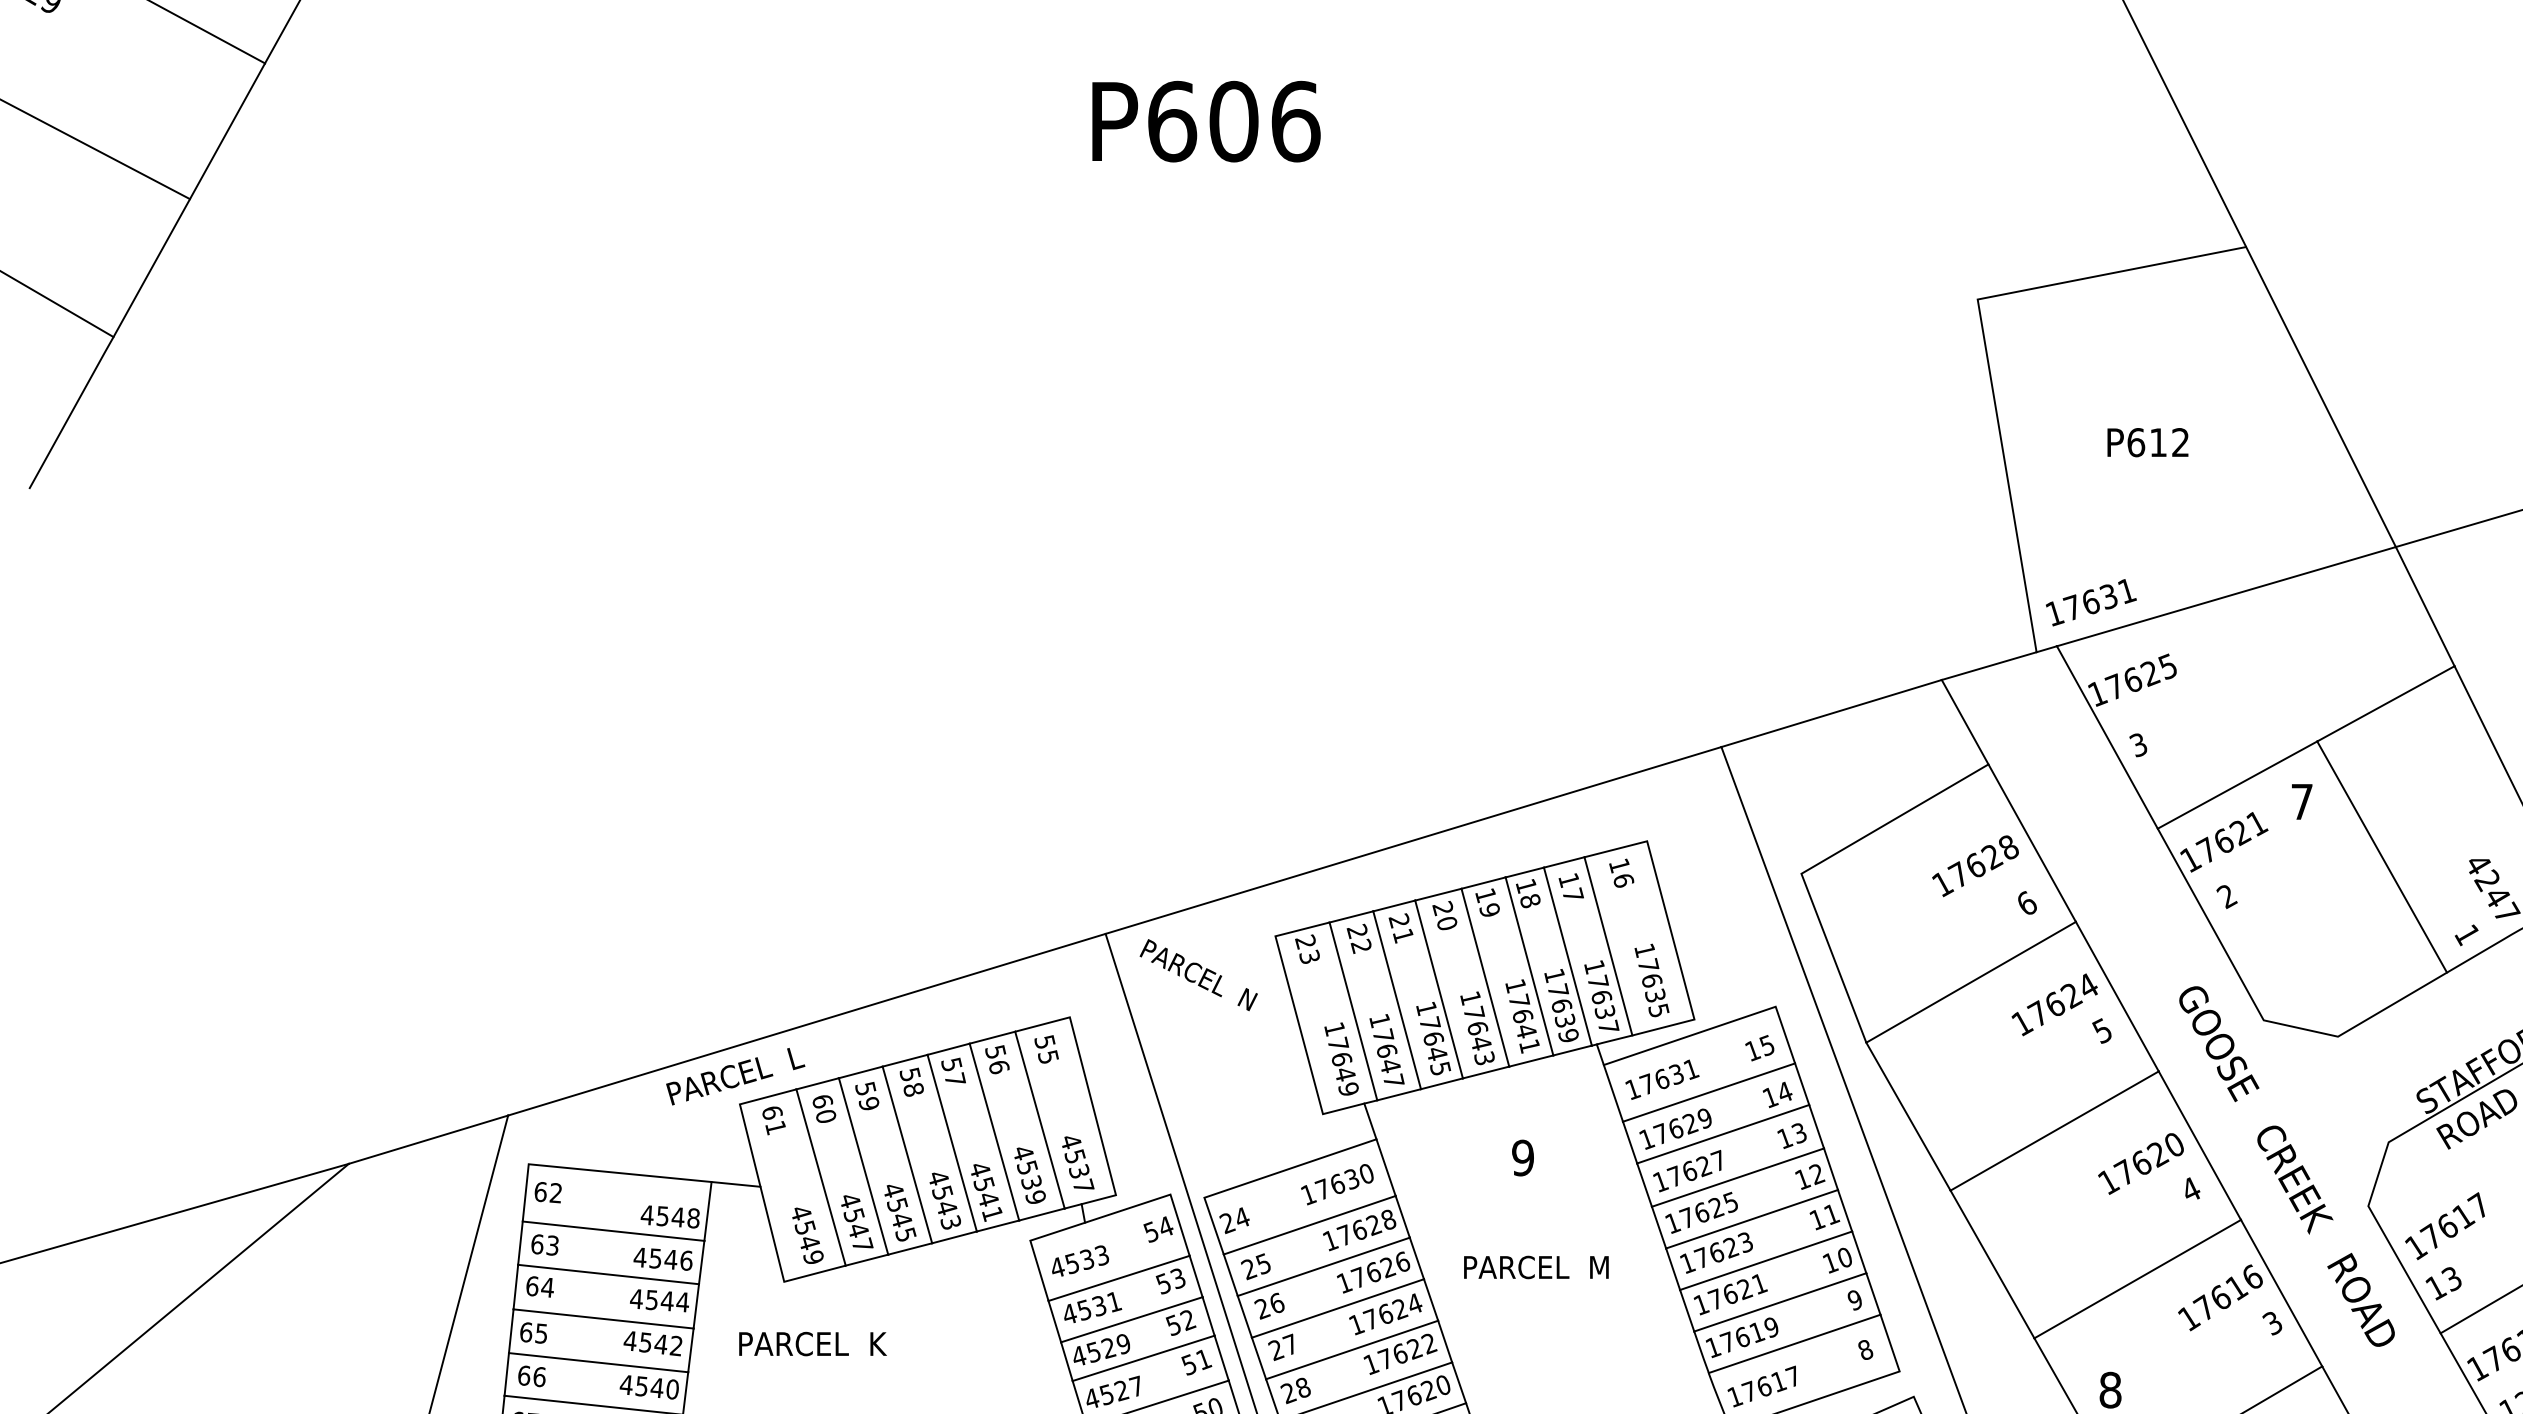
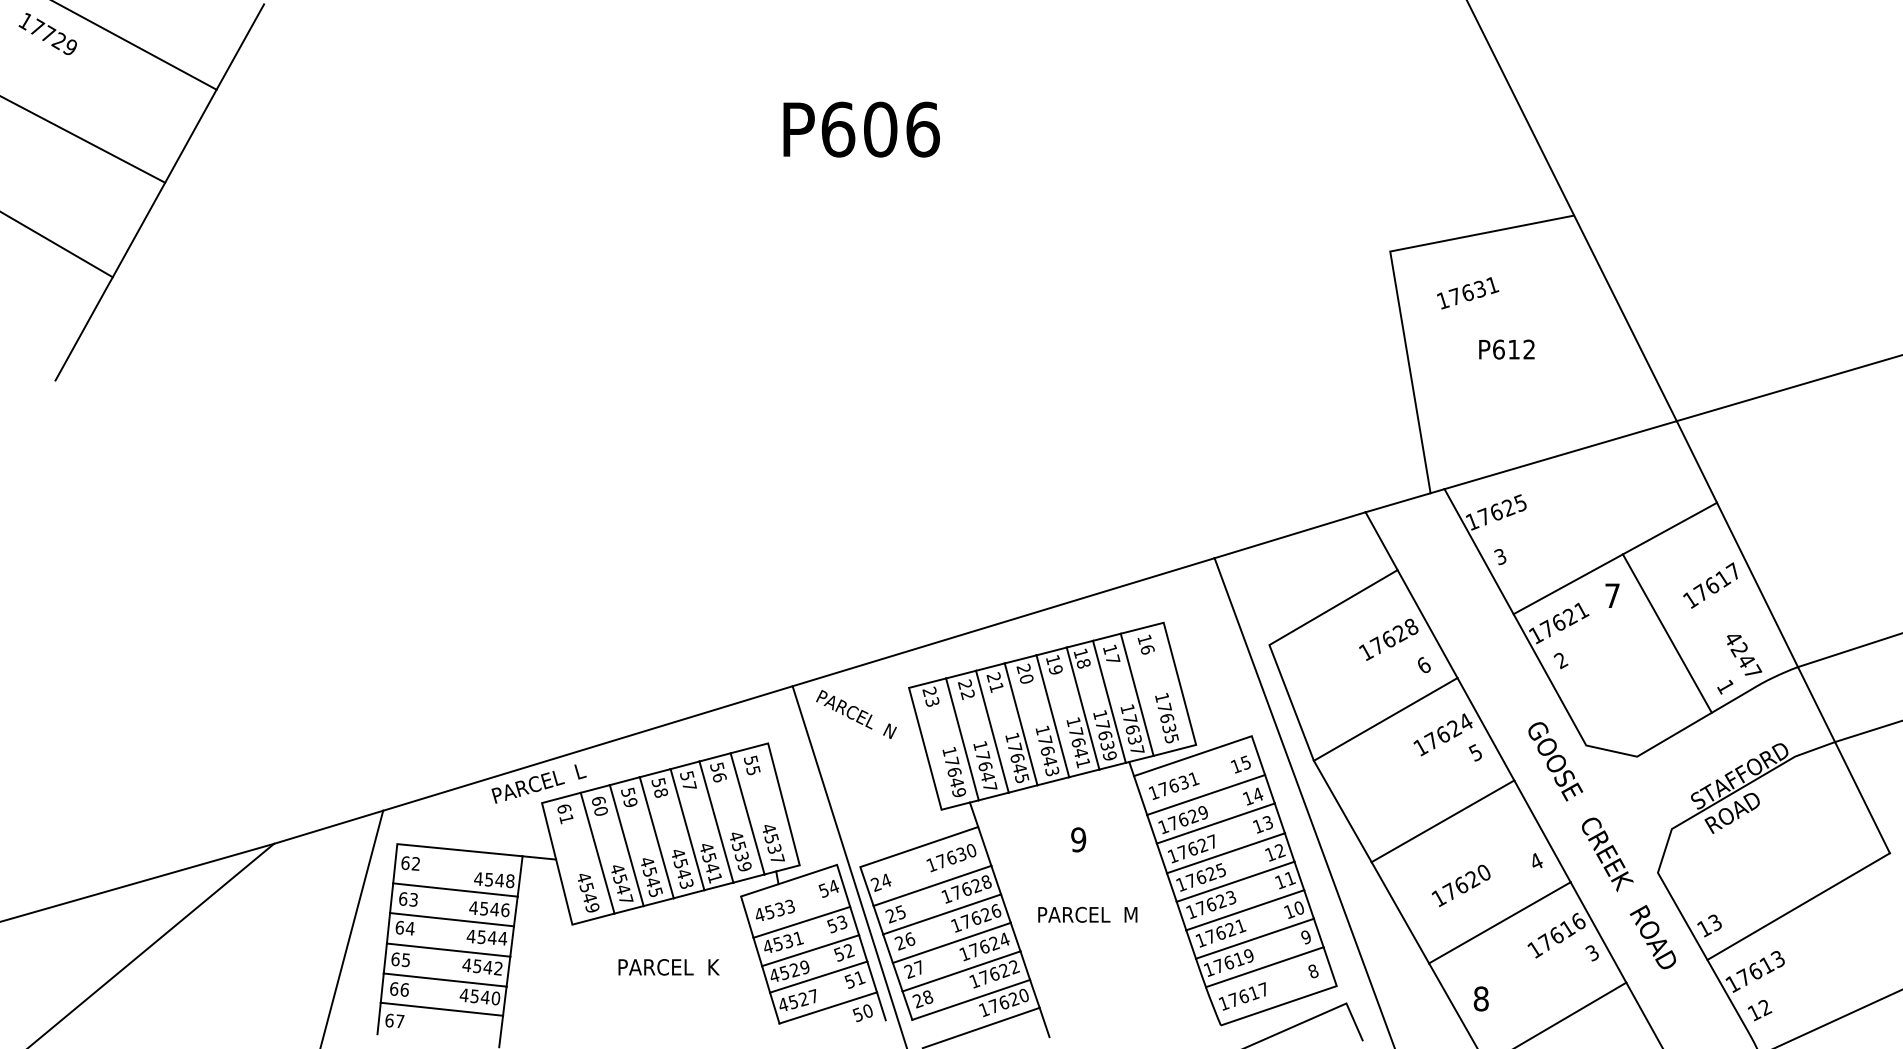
text: (2091, 602) -> (1468, 293), moved
text: (2140, 1163) -> (1460, 885), moved
text: (2445, 1226) -> (1710, 585), moved
text: (812, 1344) -> (668, 967), moved

